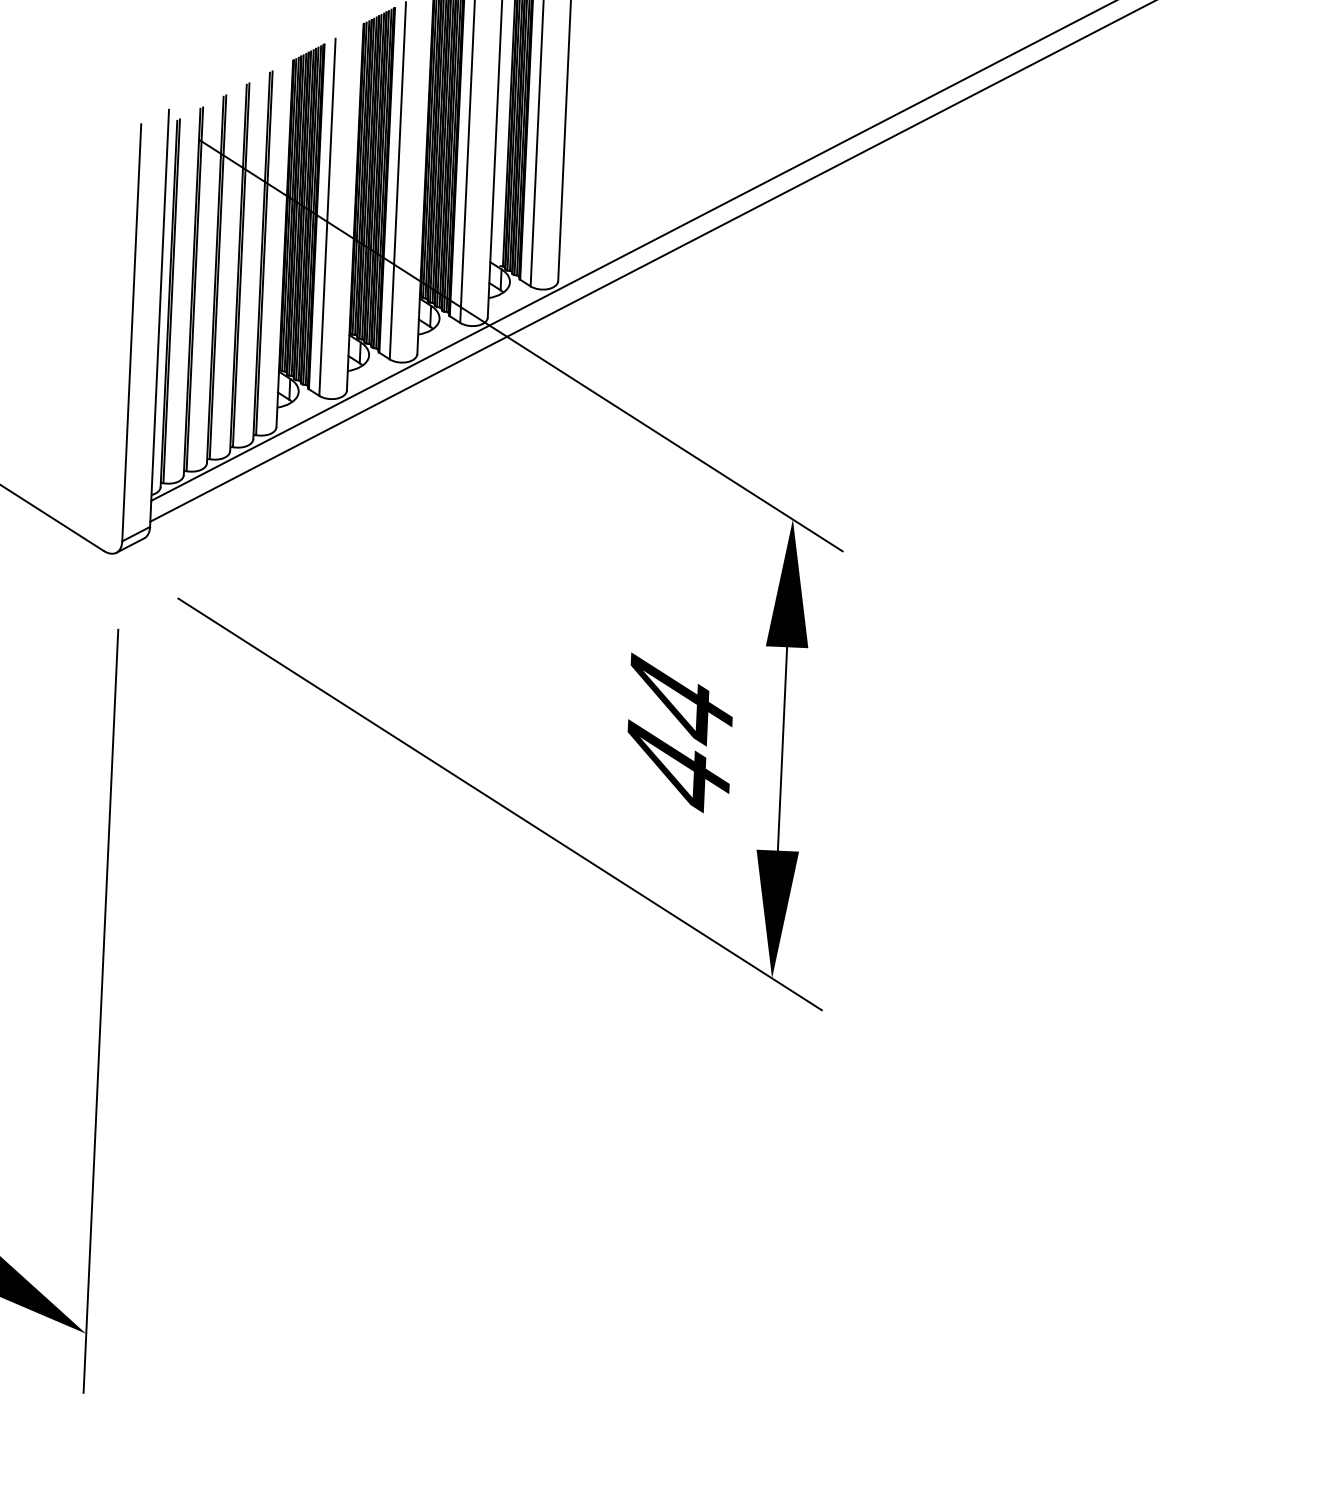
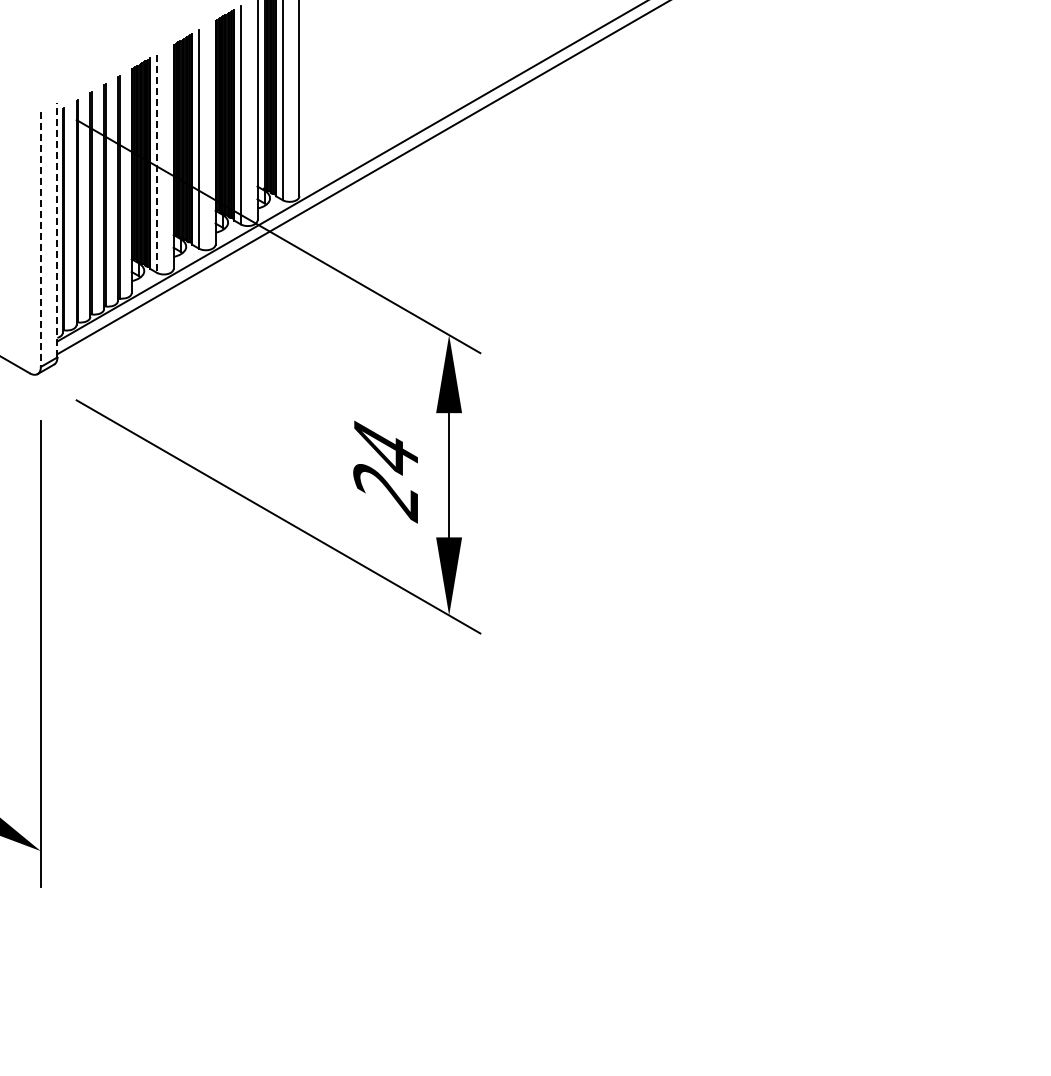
line: (328, 218) -> (157, 164), solid -> dashed
line: (159, 317) -> (57, 229), solid -> dashed
line: (131, 334) -> (40, 240), solid -> dashed
text: (677, 772) -> (385, 492), 44 -> 24

